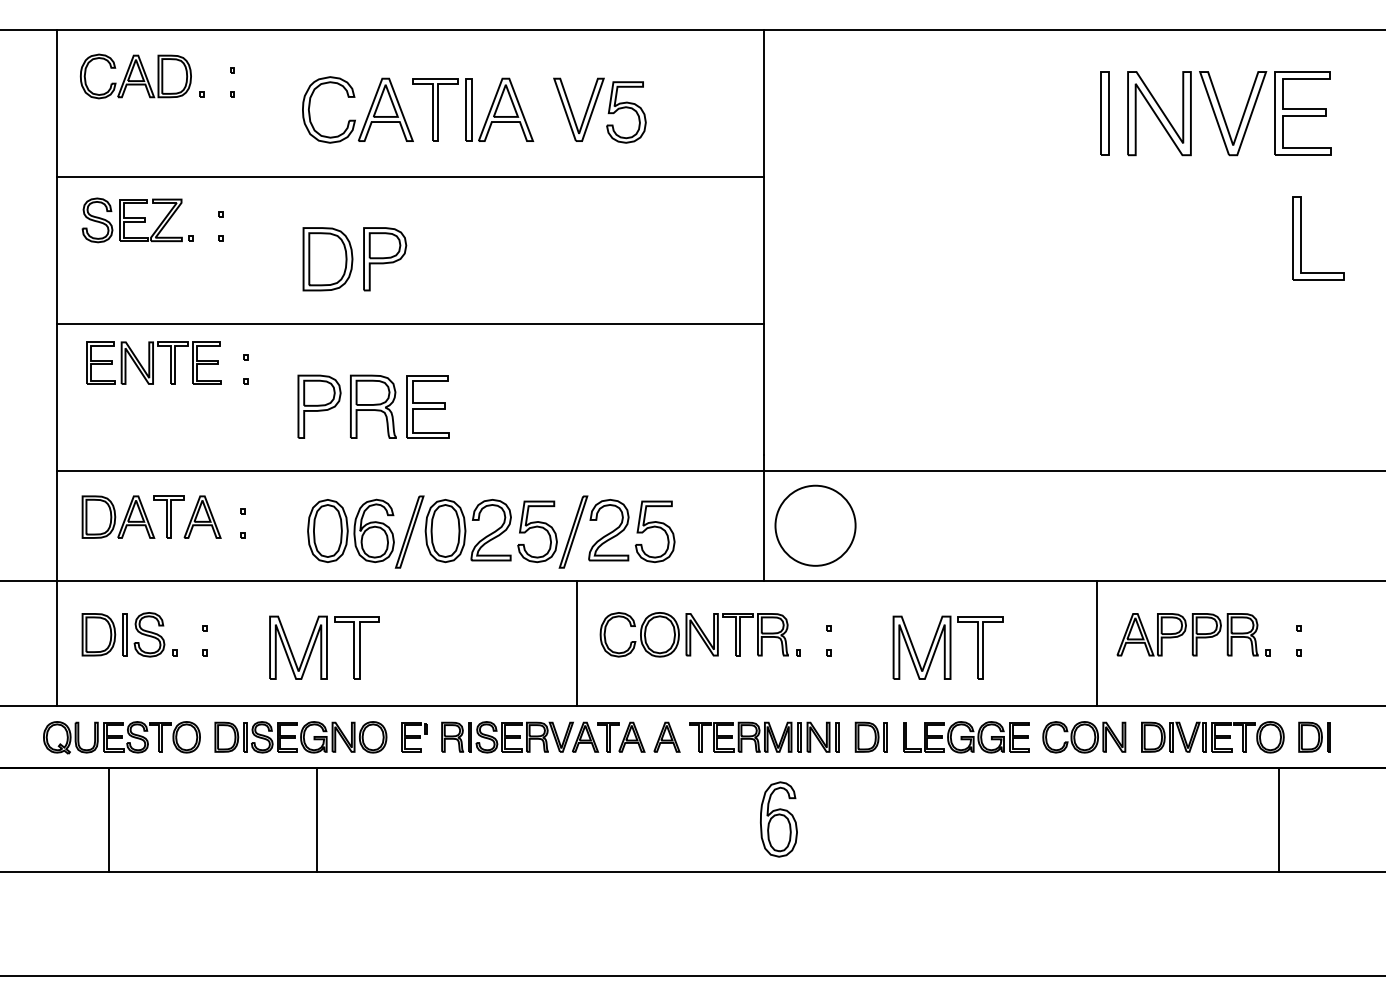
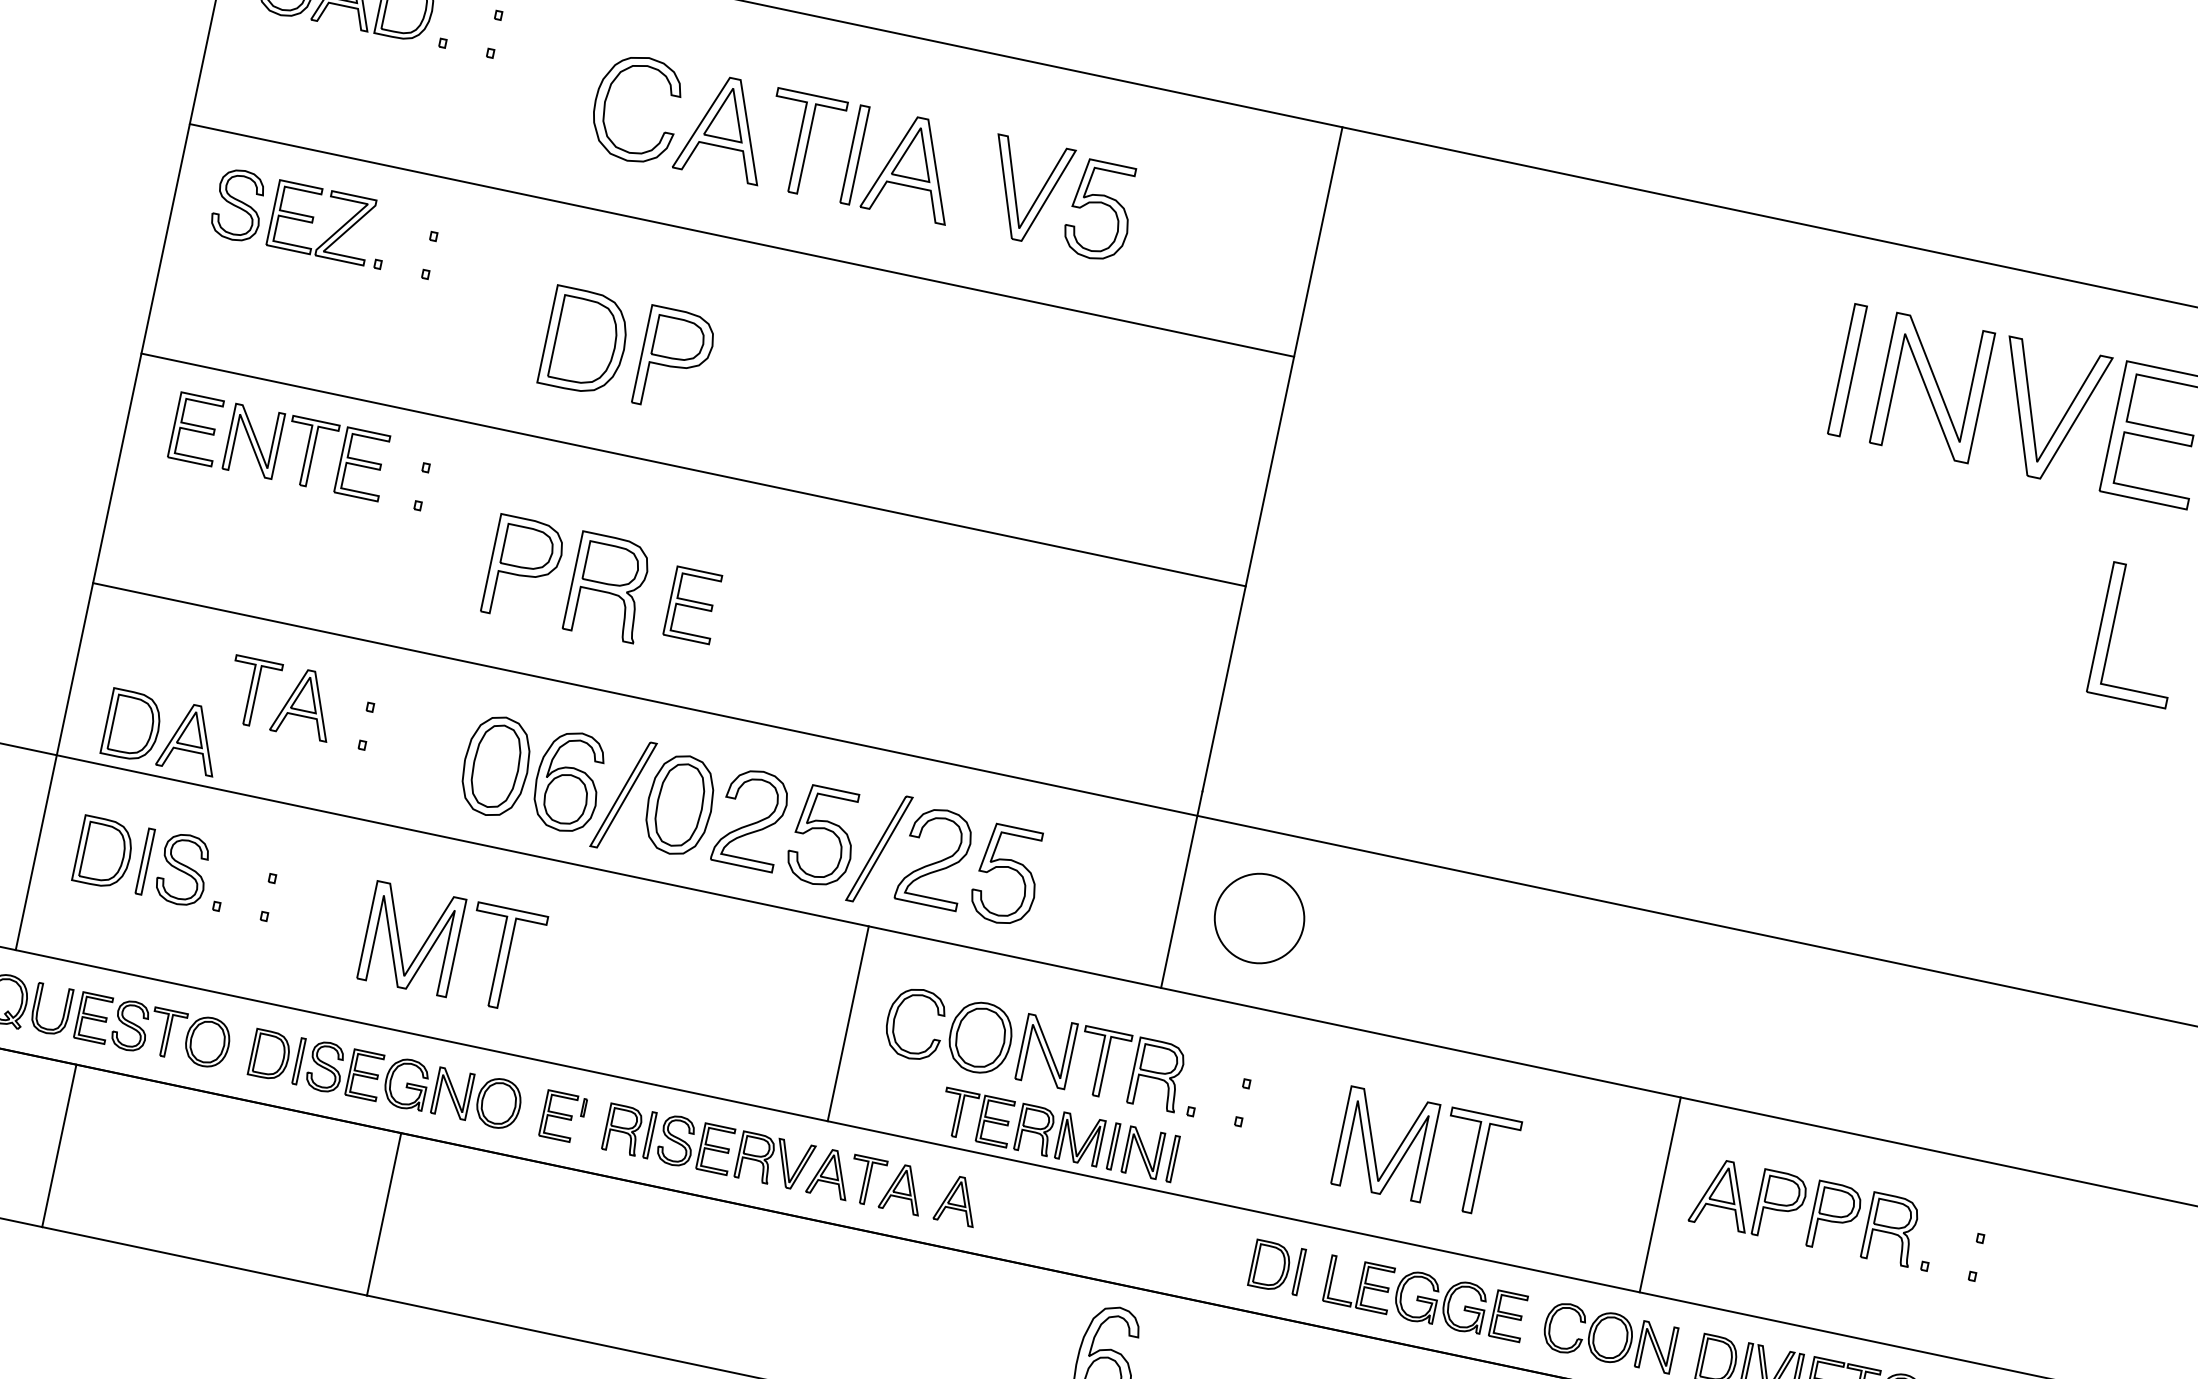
part: (427, 406) -> (692, 604), size x0.7
part: (118, 516) -> (163, 731), moved
circle: (815, 525) -> (1259, 918), size x0.7
part: (764, 736) -> (1059, 1133), moved

